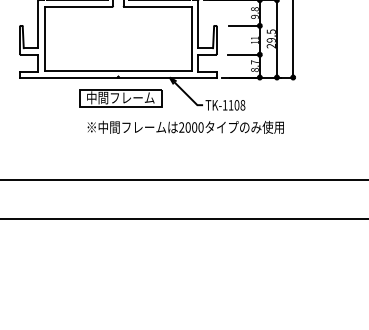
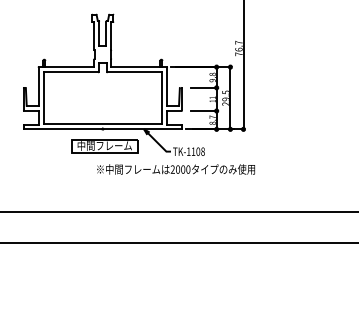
text: (185, 127) -> (175, 169), moved

